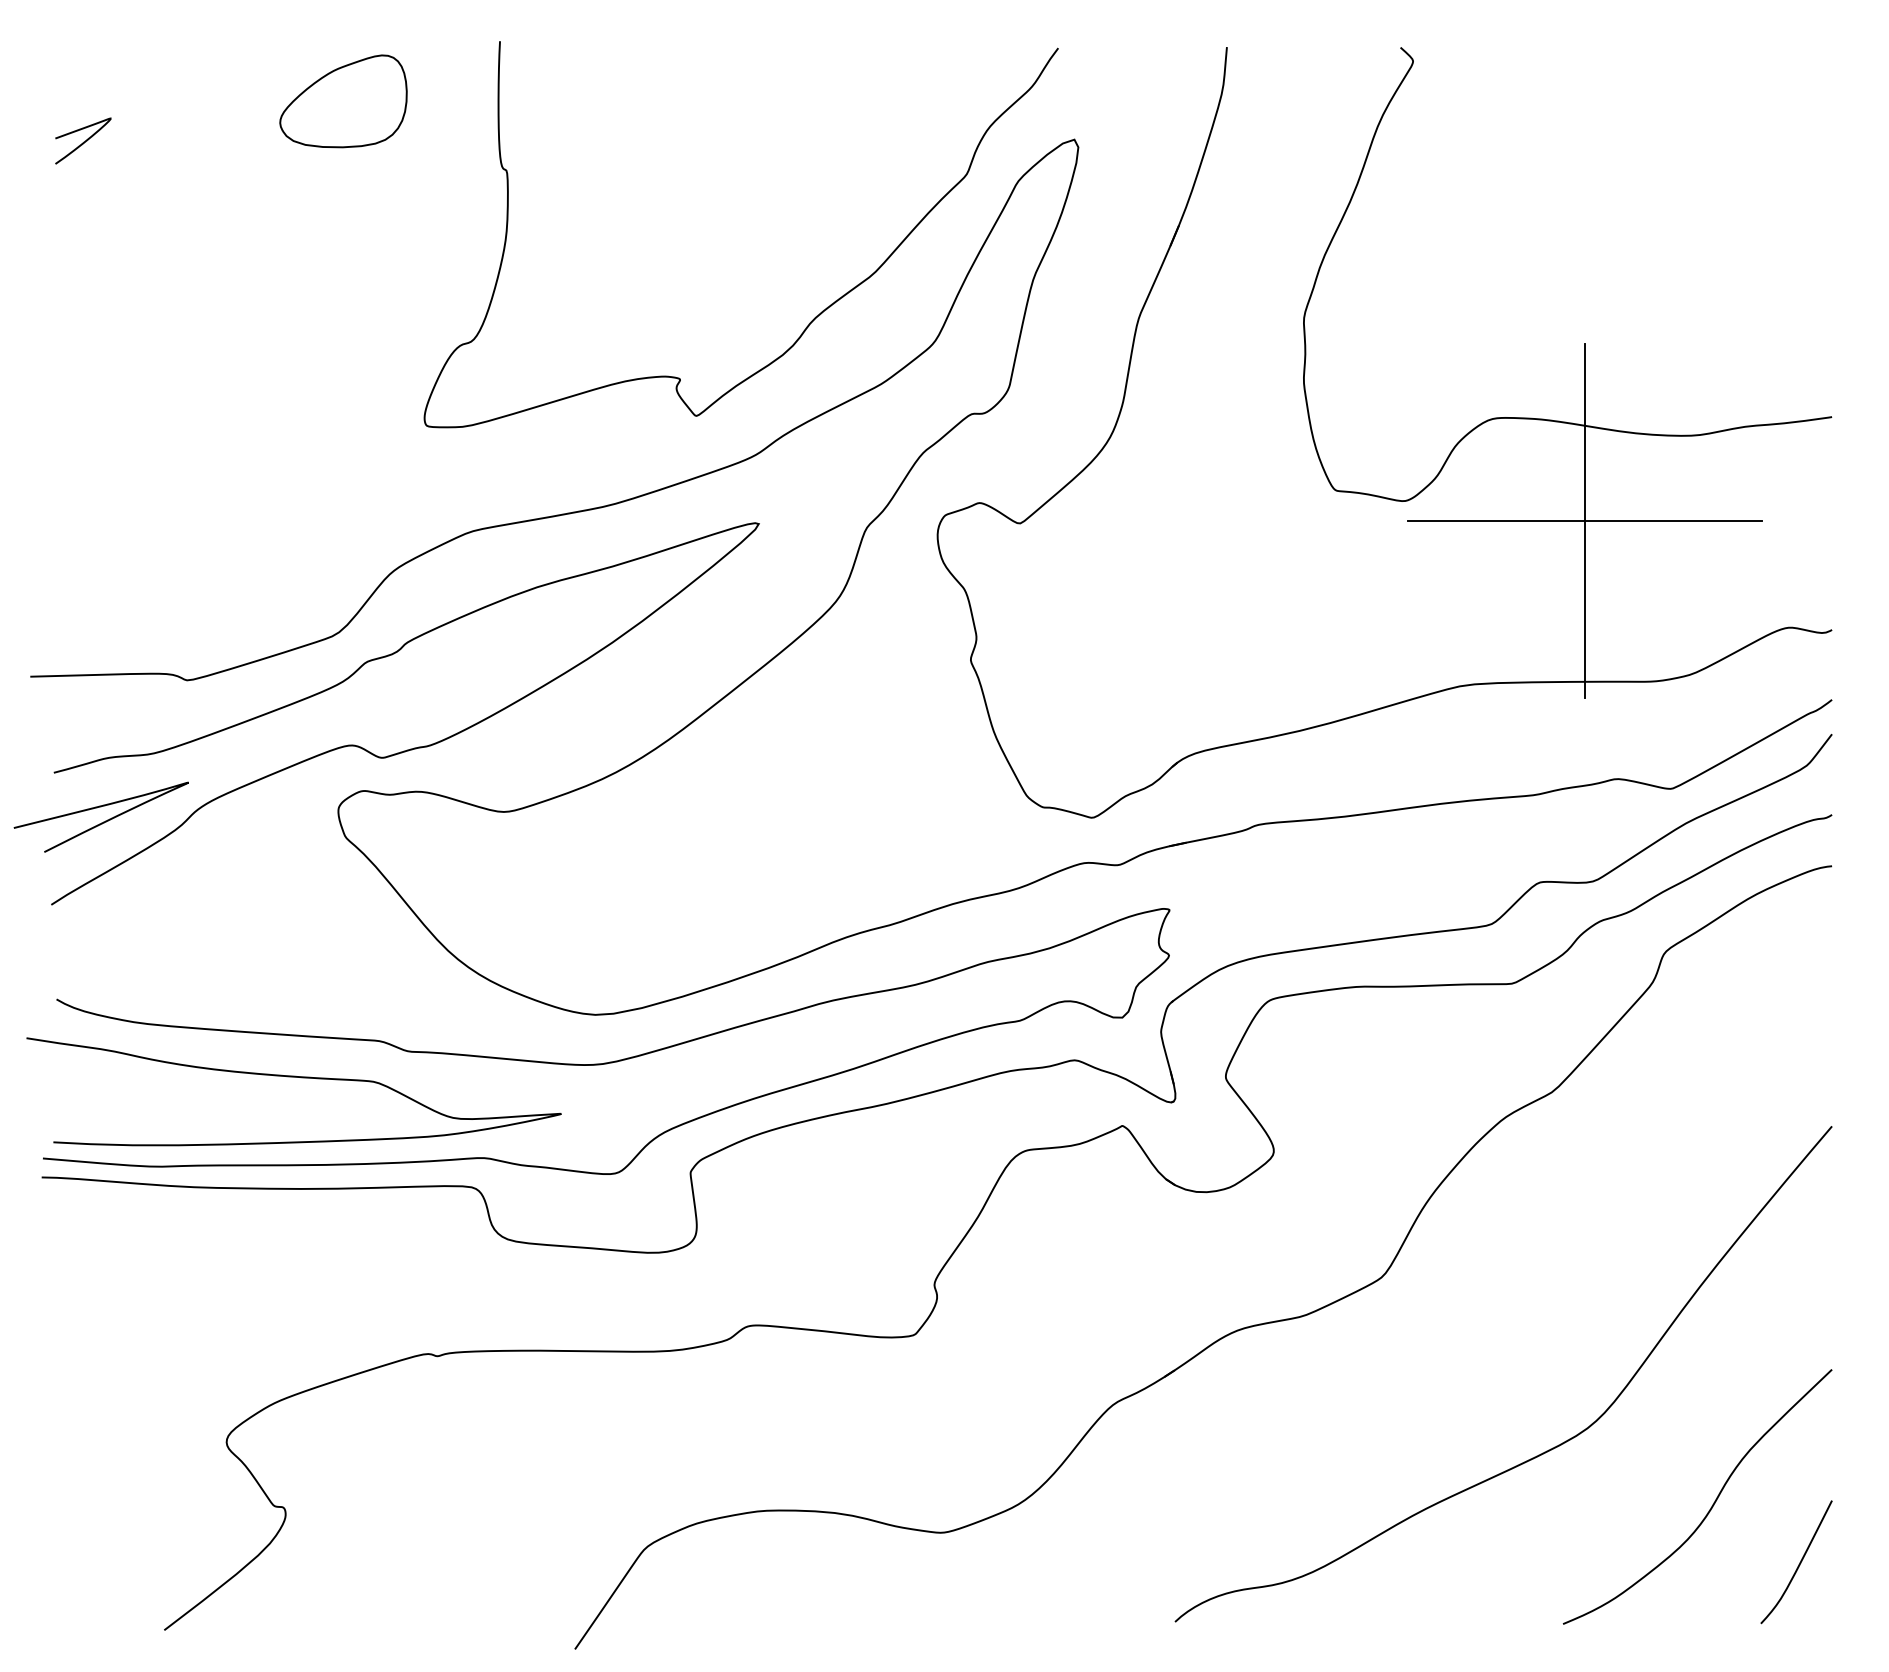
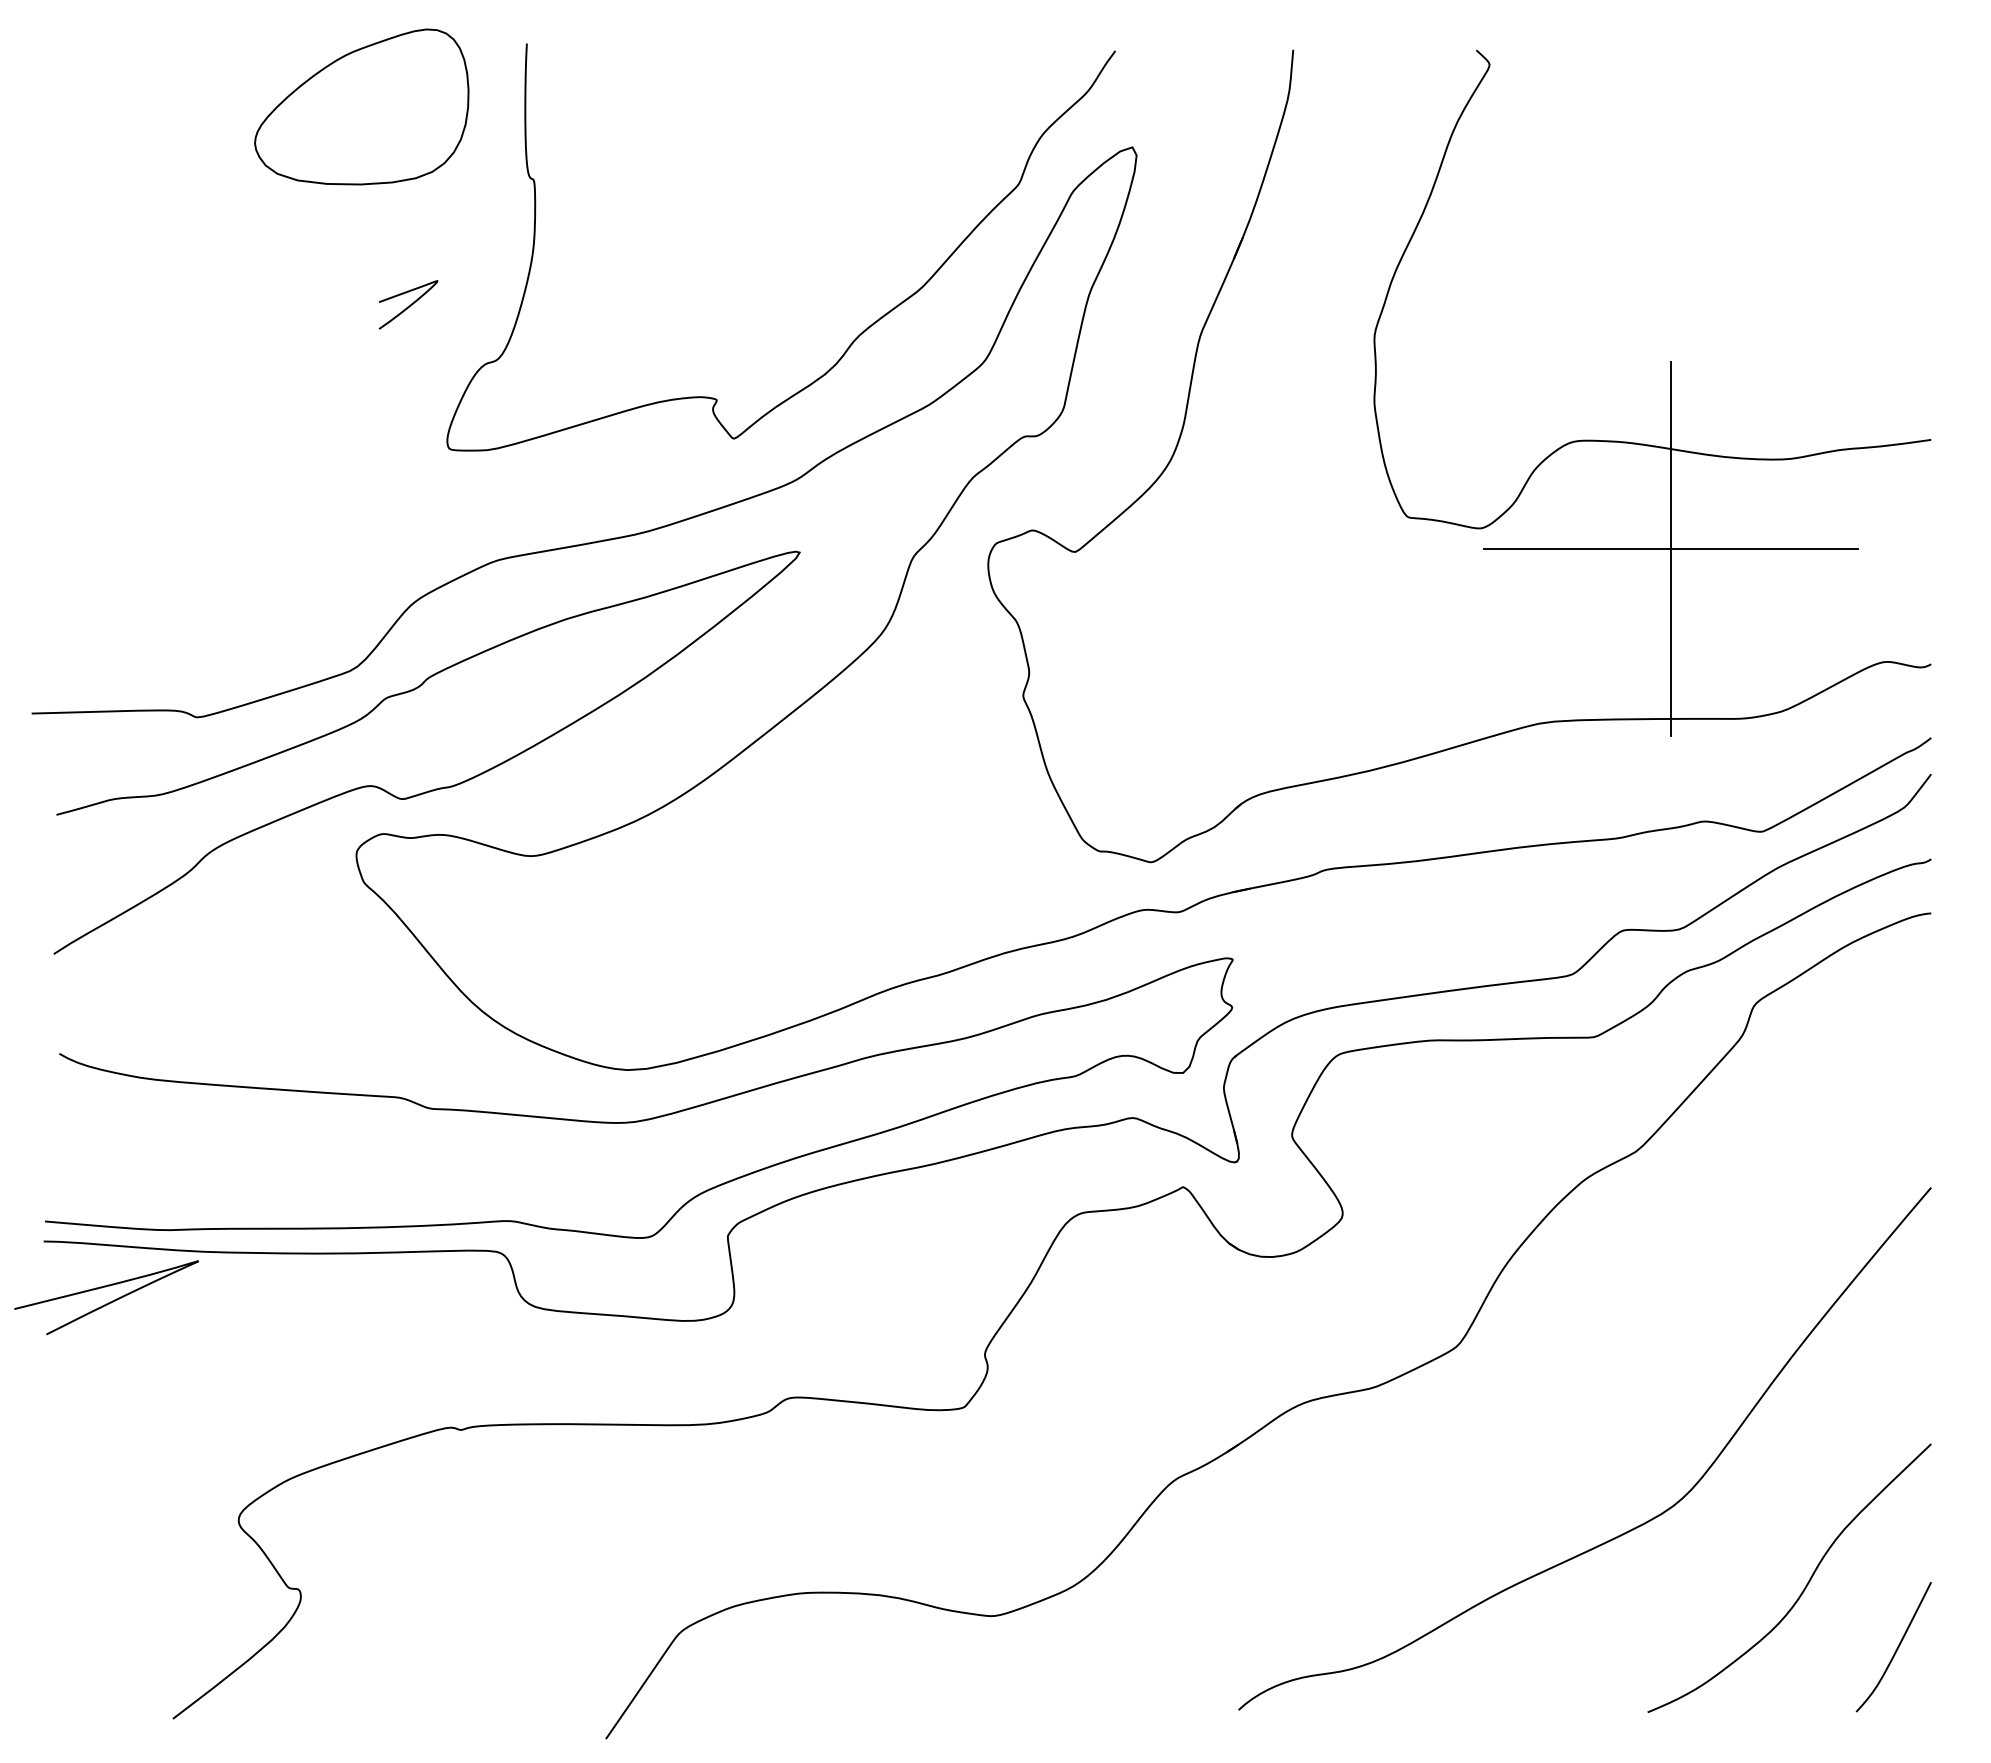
part: (343, 100) -> (361, 106), size x1.6
curve: (84, 141) -> (409, 305), moved
curve: (103, 821) -> (108, 1302), moved
curve: (293, 1077) -> (309, 1136), removed

